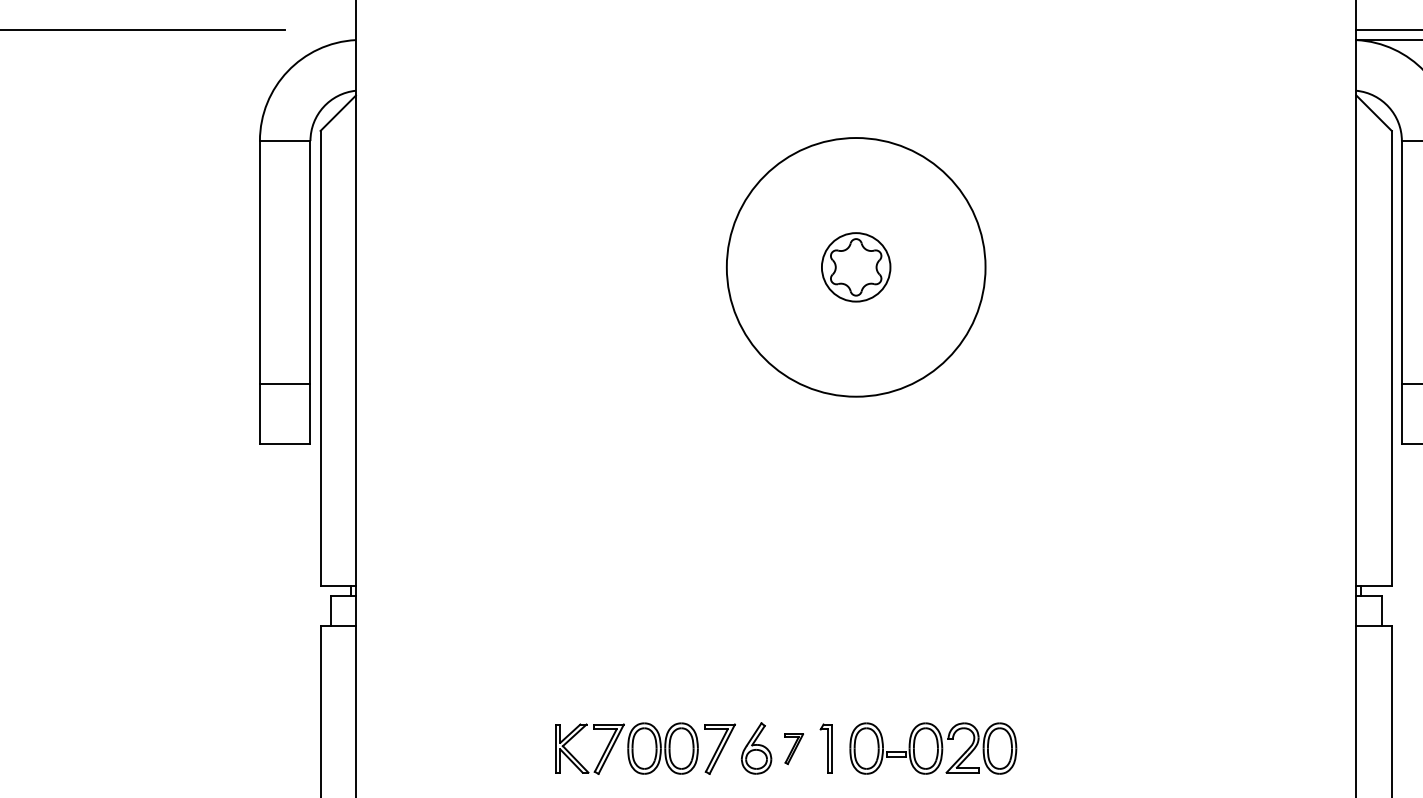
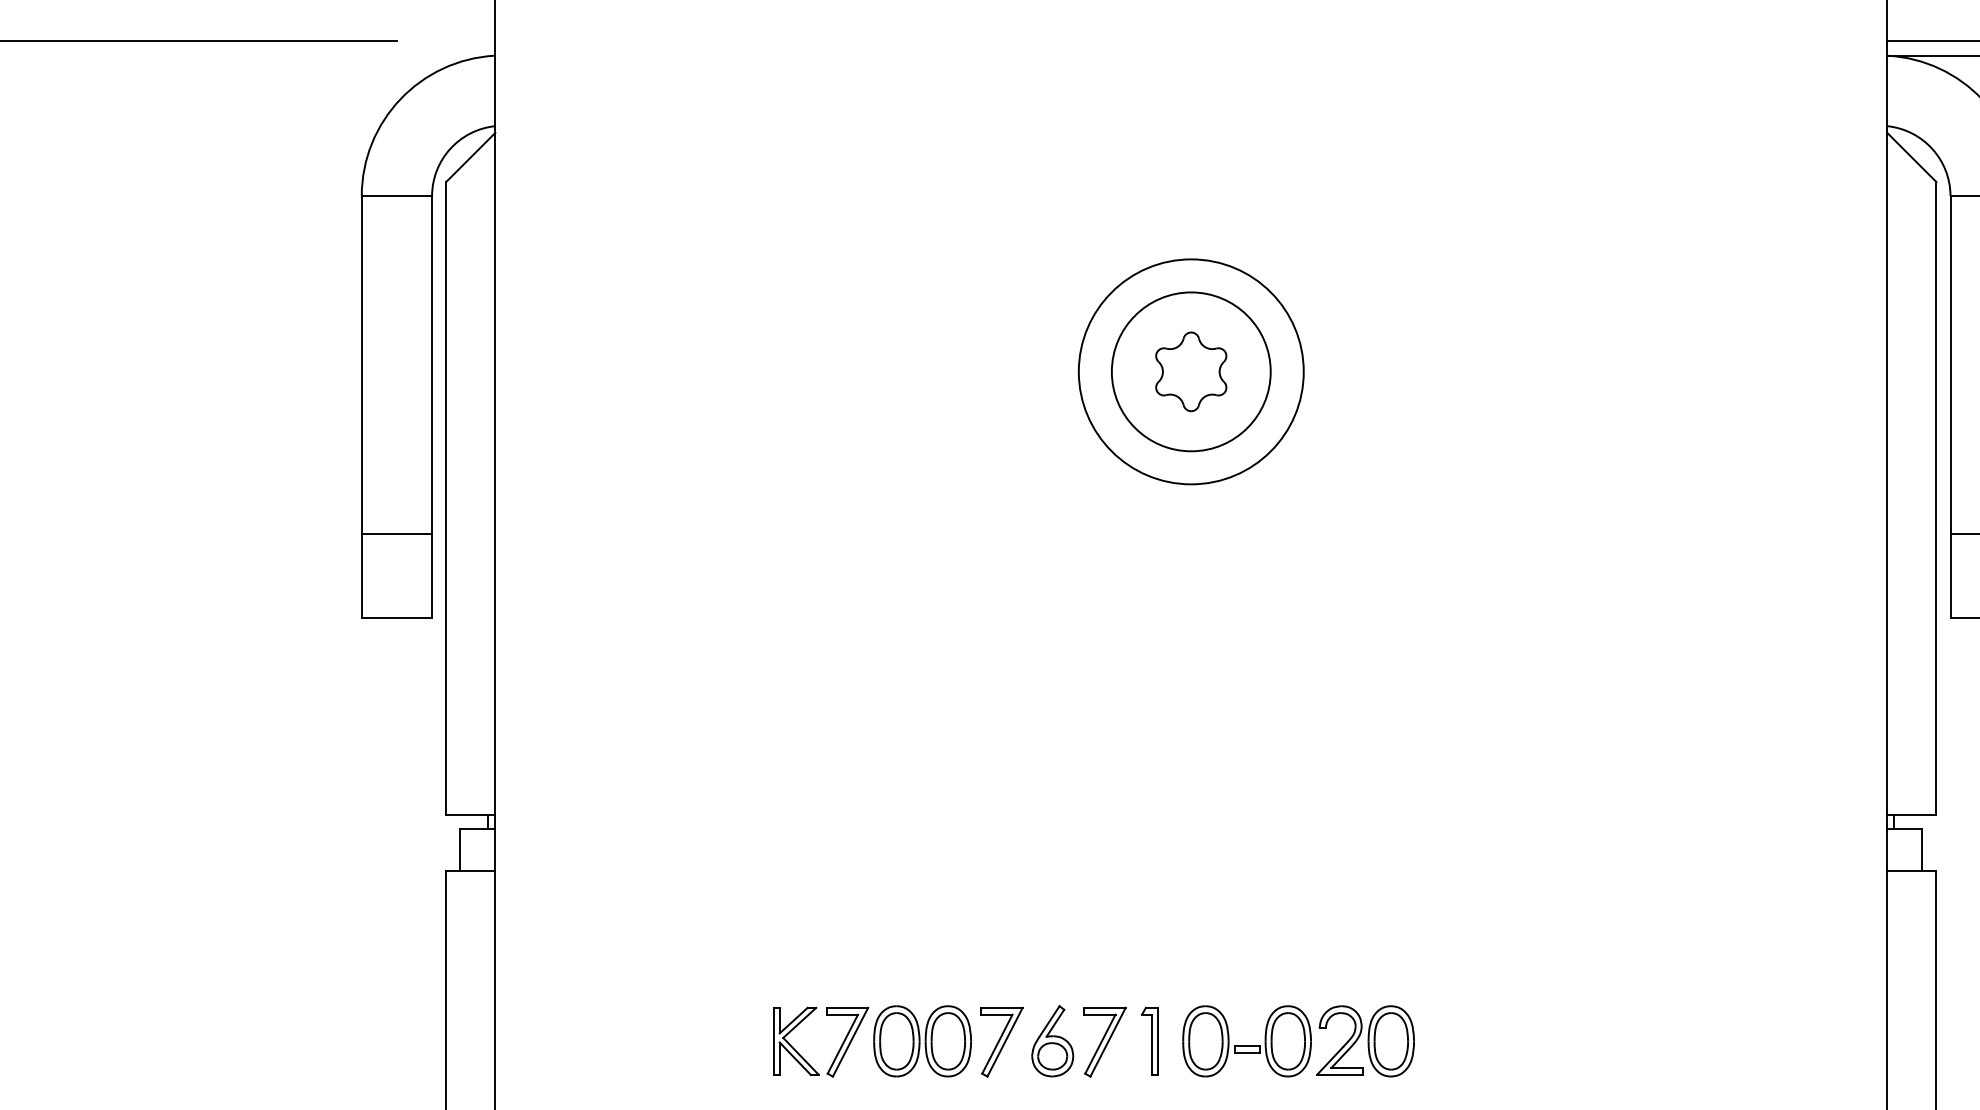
circle: (855, 267) -> (1190, 371), size x0.62
circle: (855, 267) -> (1190, 371), size x1.67
part: (793, 748) -> (1104, 1041), size x1.67

